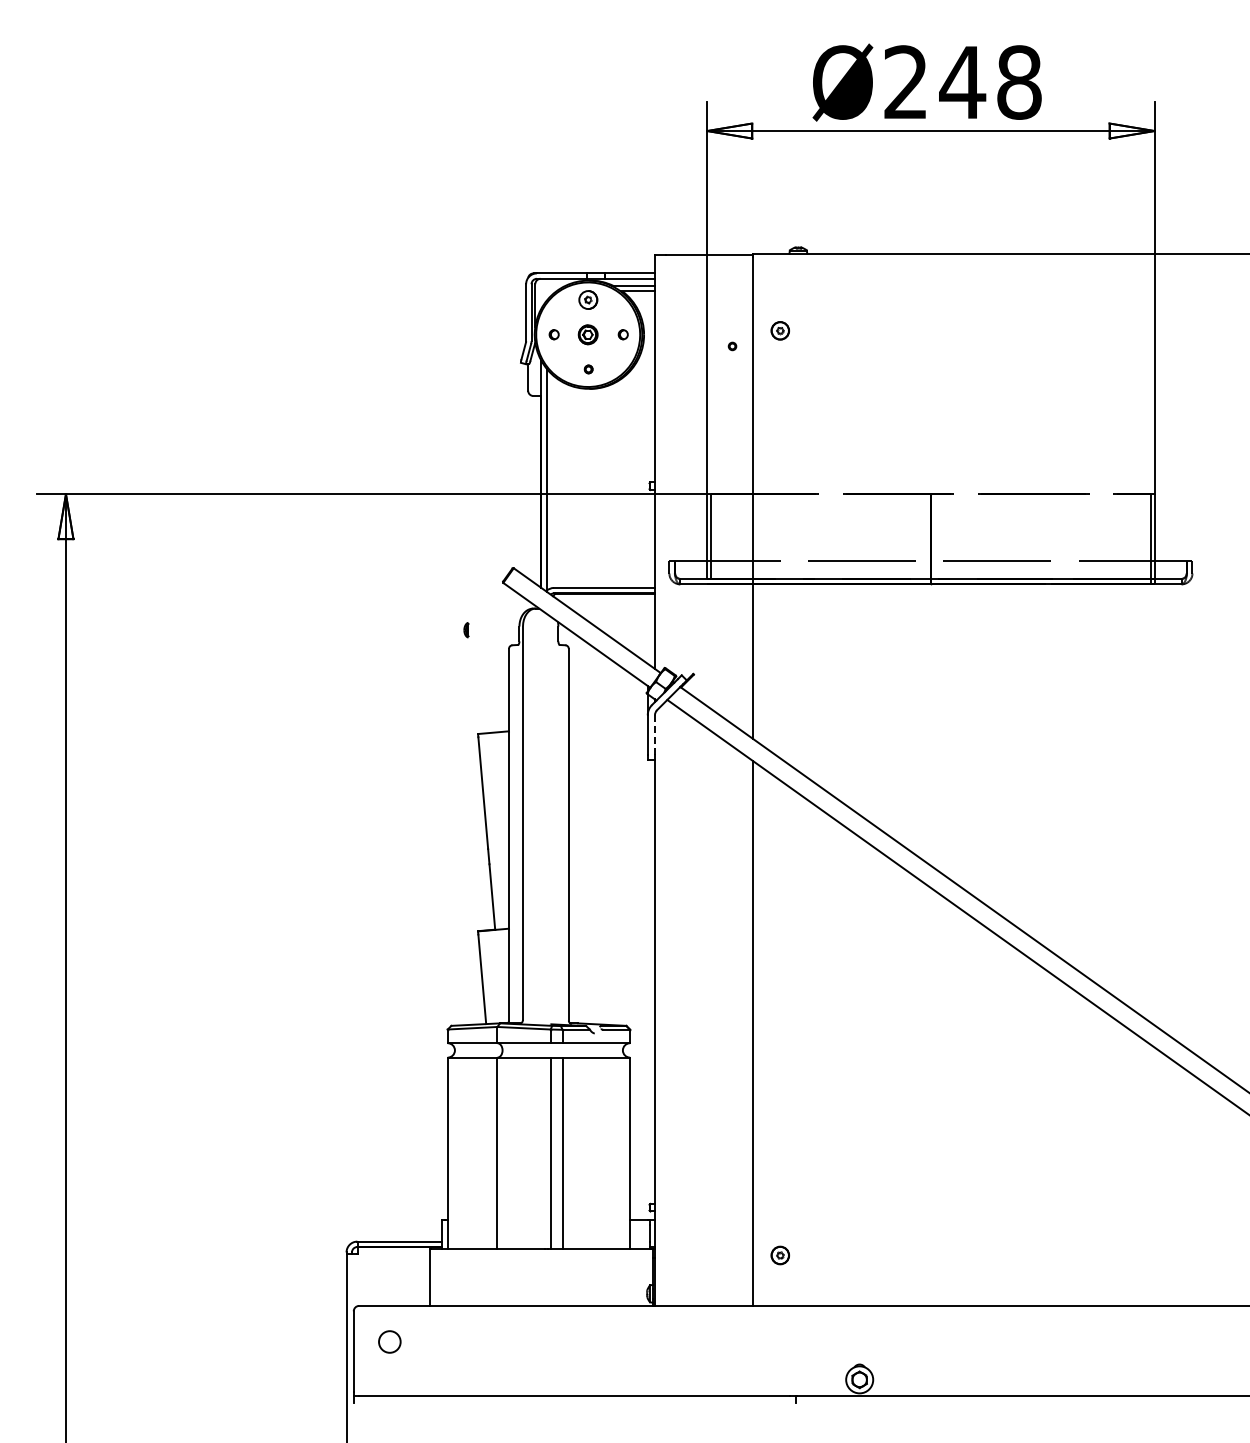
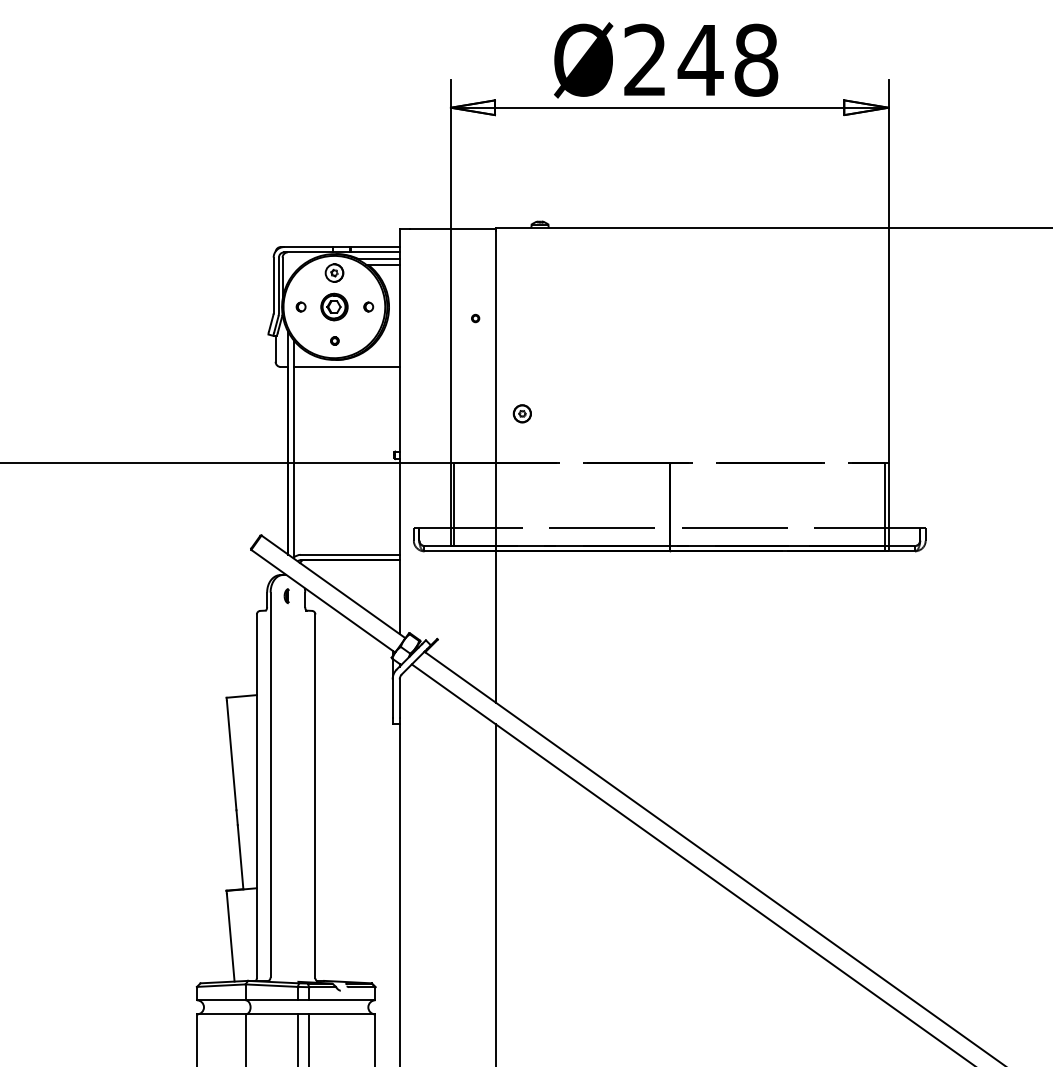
part: (779, 330) -> (521, 413), moved
part: (587, 334) -> (333, 306), size x1.43
line: (600, 396) -> (346, 367), added
part: (466, 630) -> (286, 596), moved
line: (654, 735) -> (399, 699), dashed -> solid

